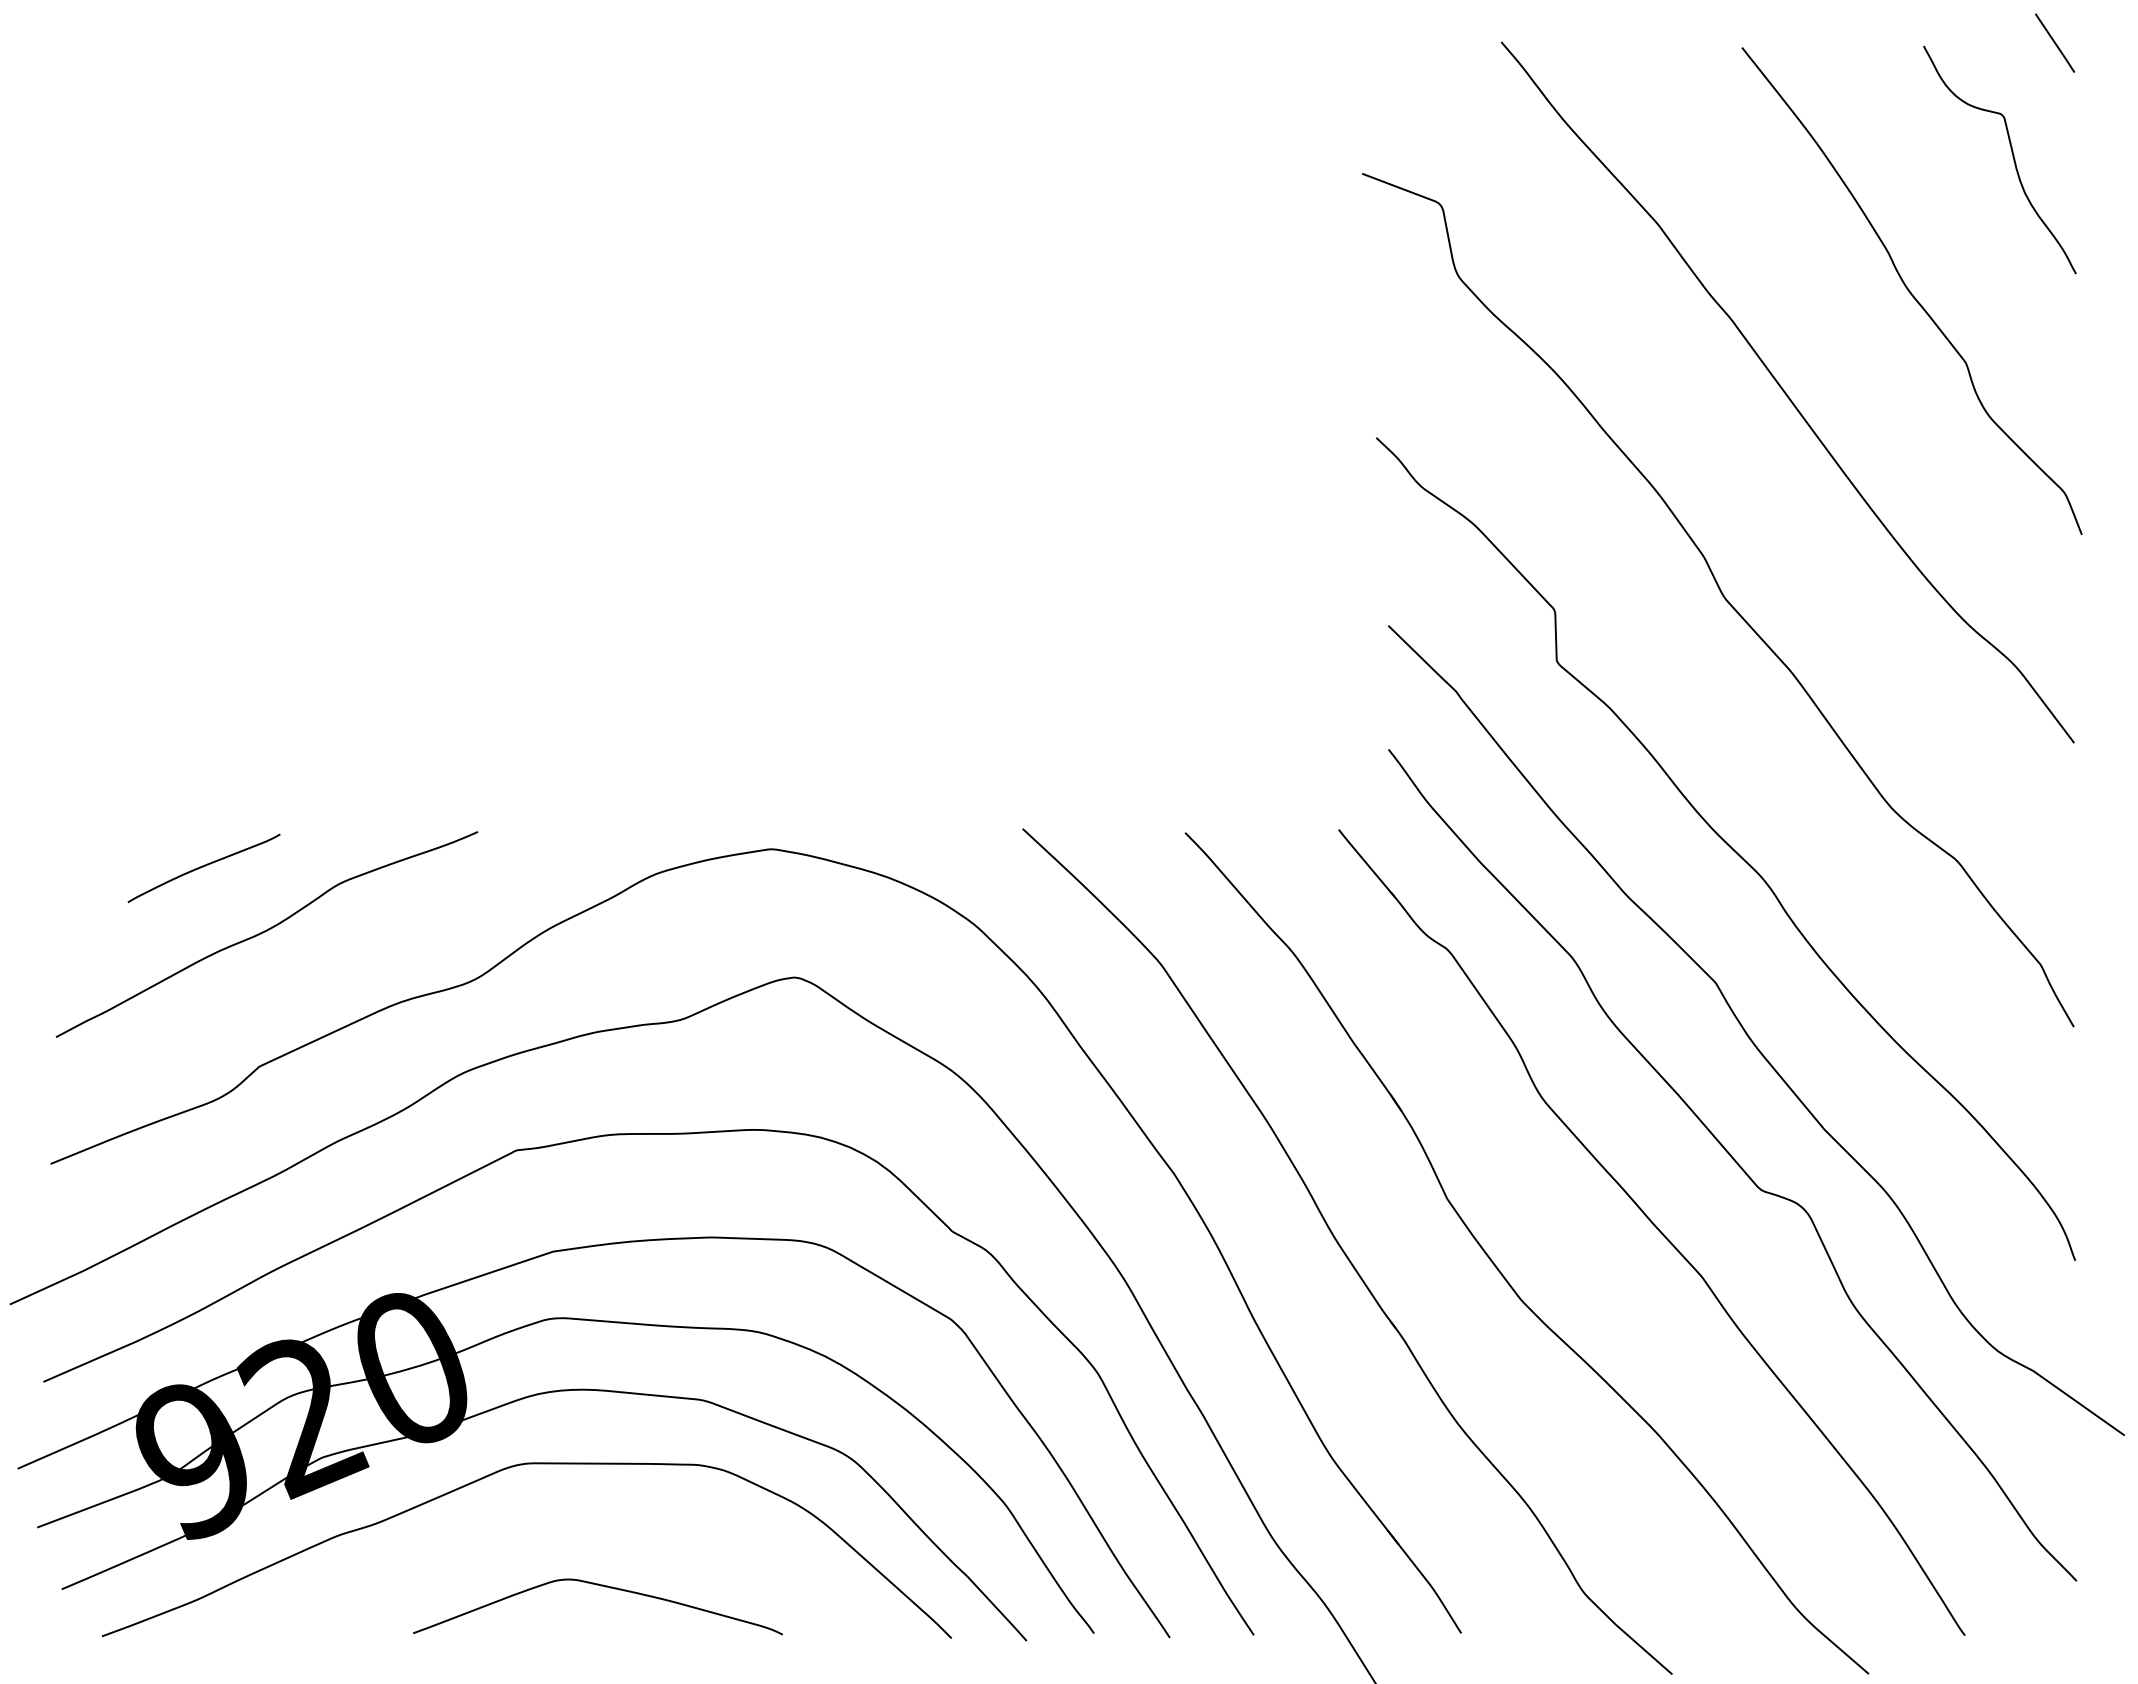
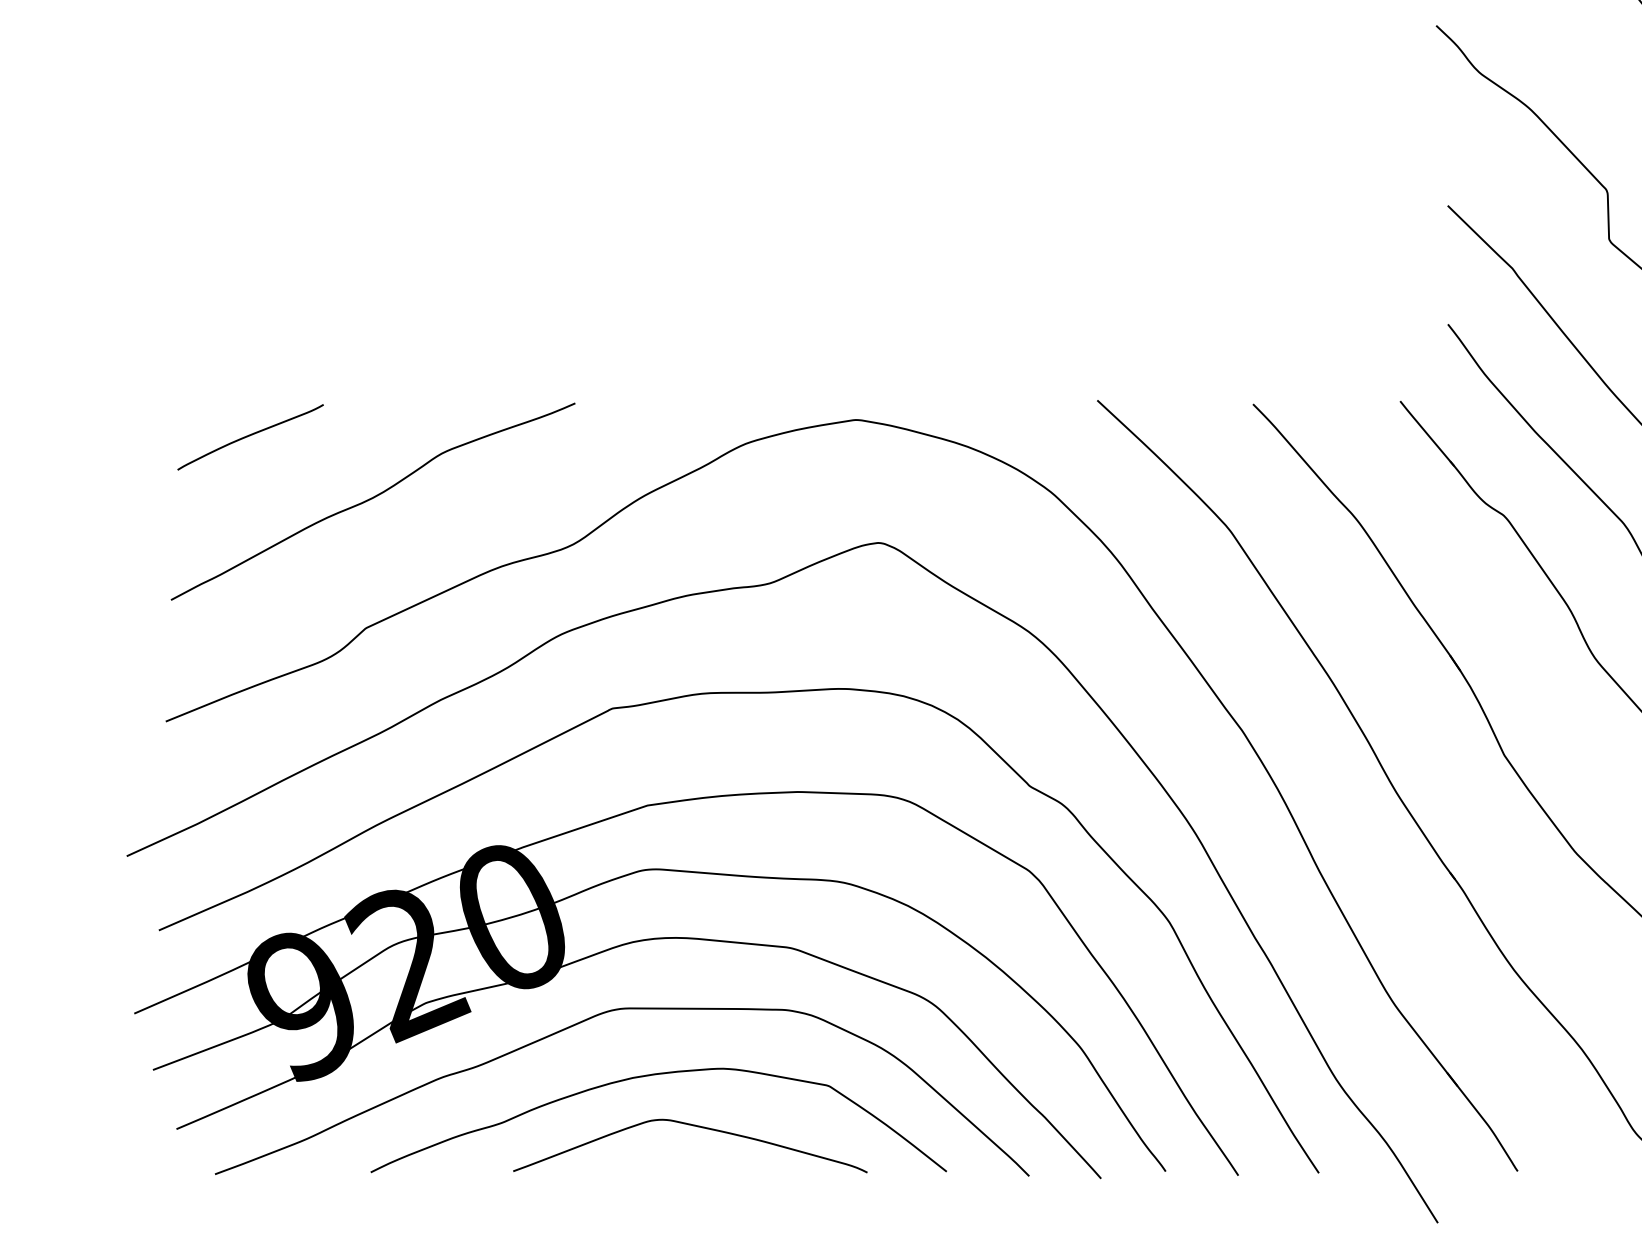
curve: (203, 867) -> (250, 436), moved
curve: (560, 1533) -> (654, 1075), added

